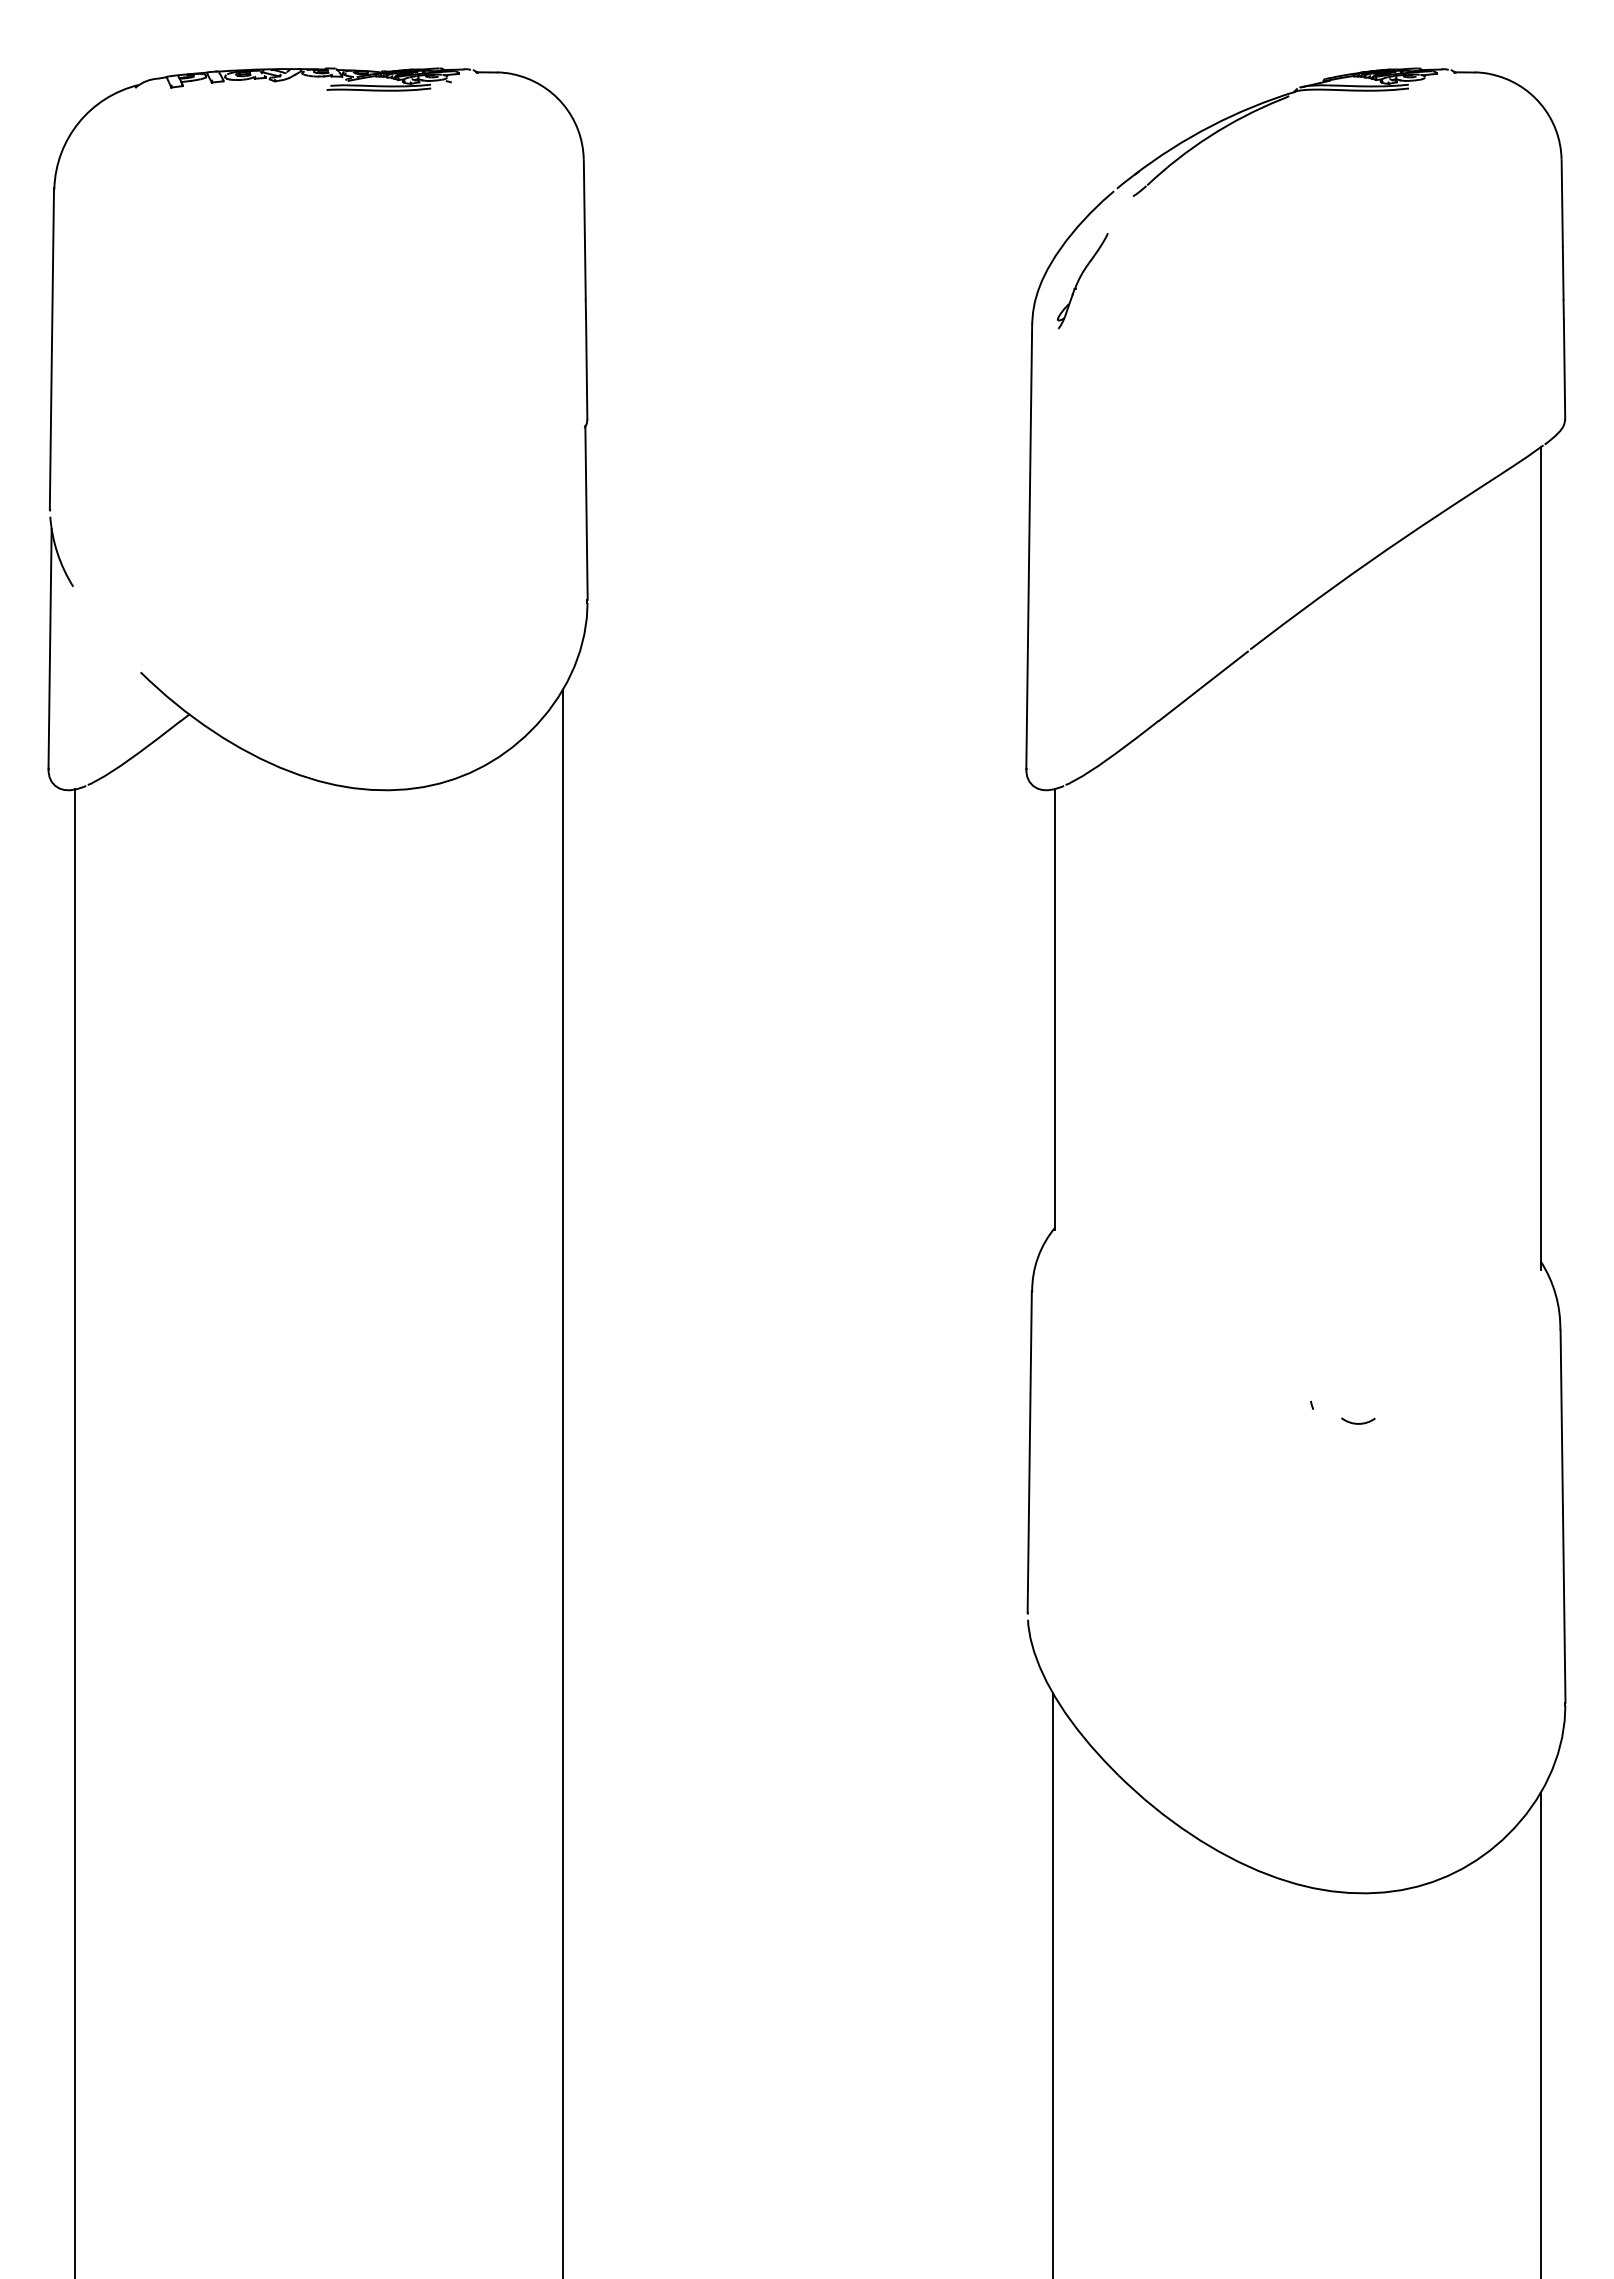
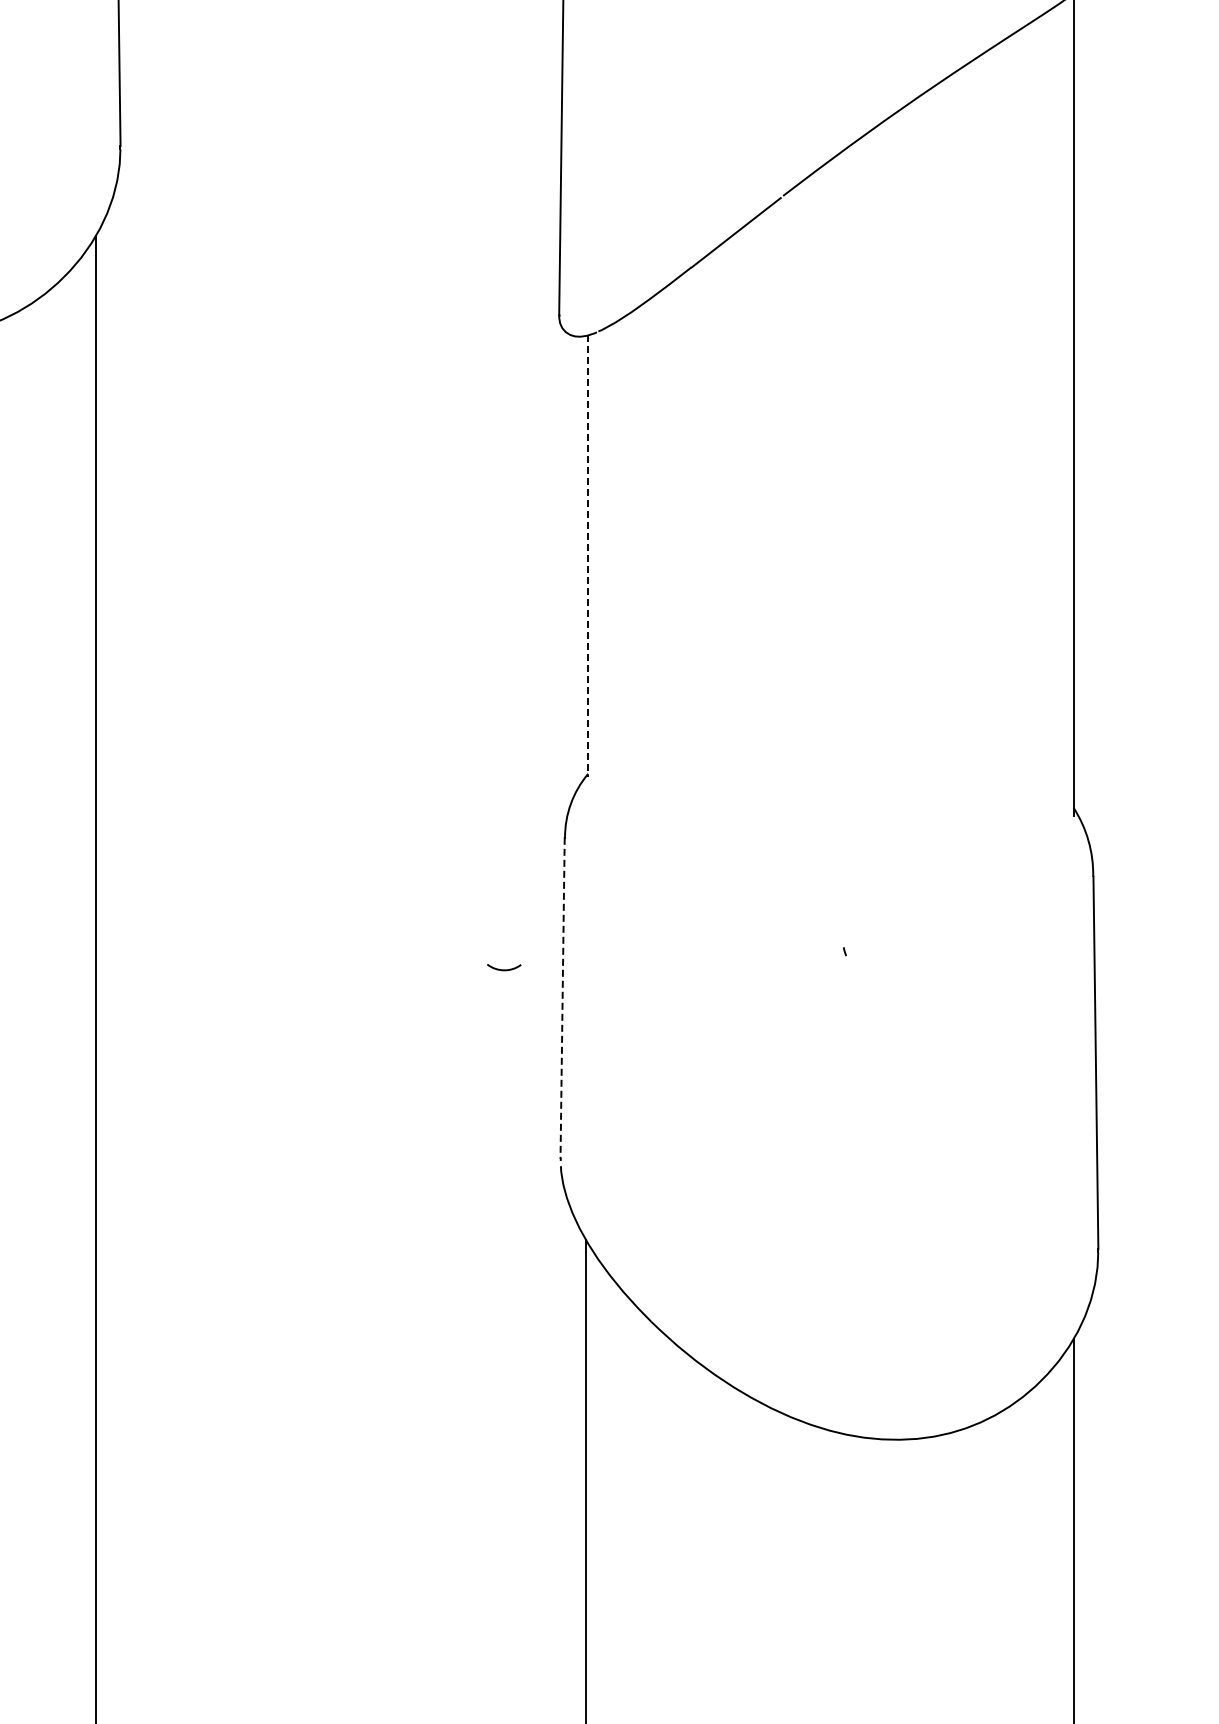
line: (1055, 1009) -> (588, 555), solid -> dashed
arc: (1358, 1423) -> (504, 969), moved
line: (1029, 1452) -> (562, 998), solid -> dashed

